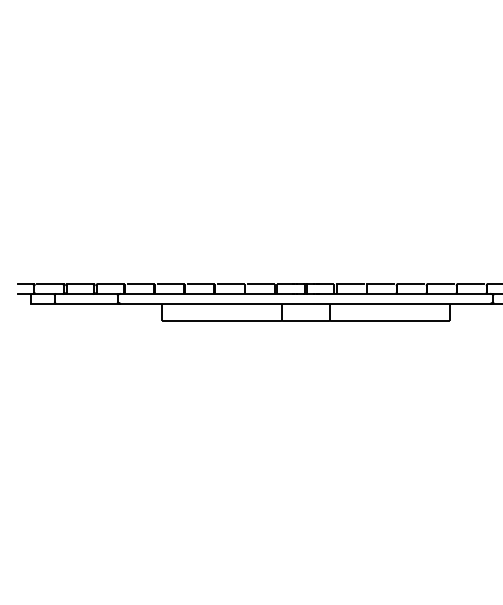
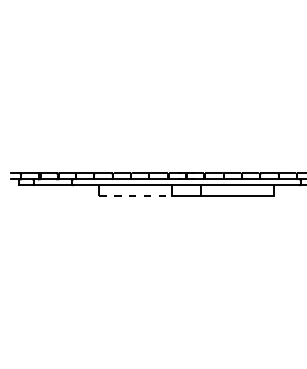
line: (221, 320) -> (135, 195), solid -> dashed

